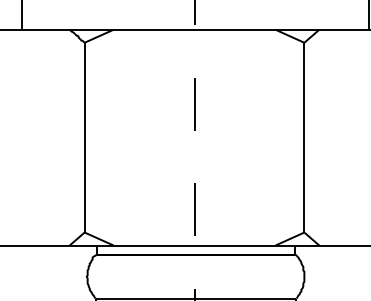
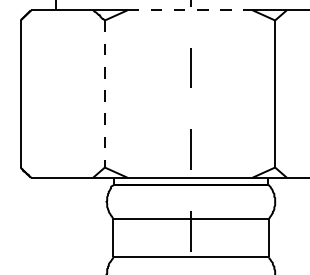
line: (195, 29) -> (190, 10), solid -> dashed
line: (84, 138) -> (104, 94), solid -> dashed

